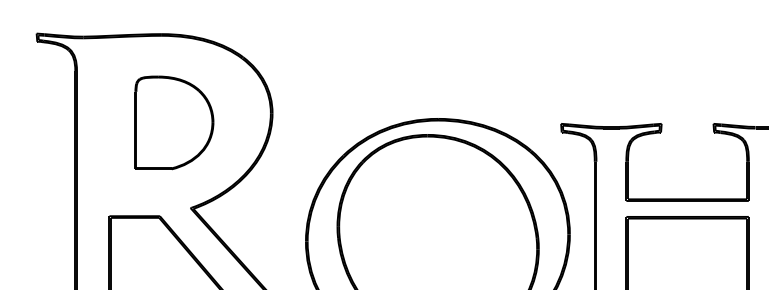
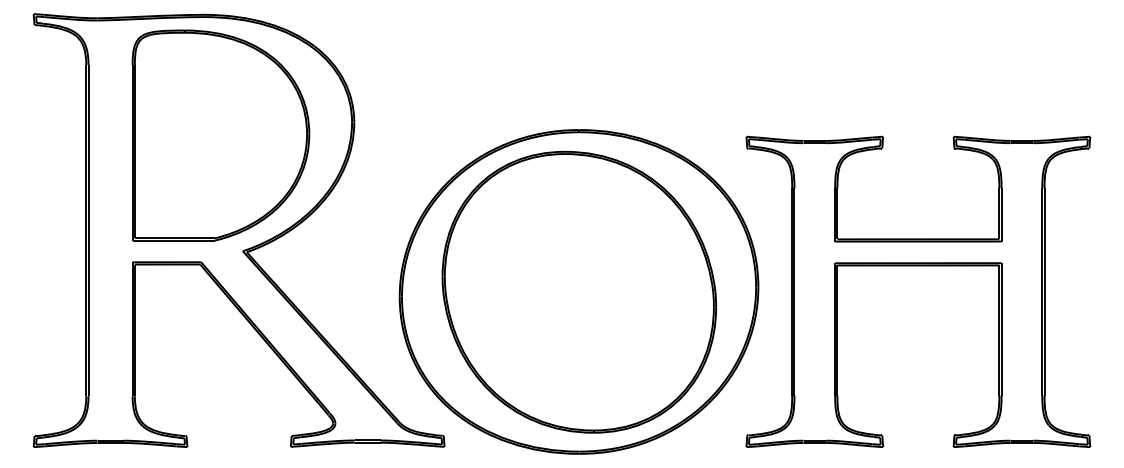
part: (174, 122) -> (220, 135), size x1.67

